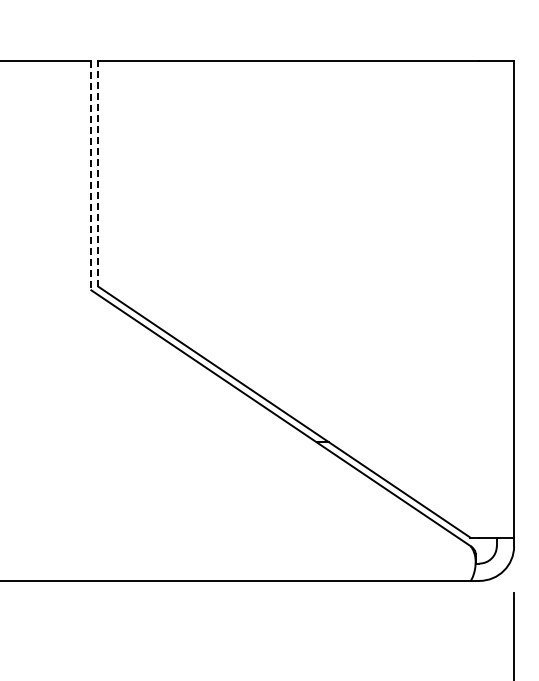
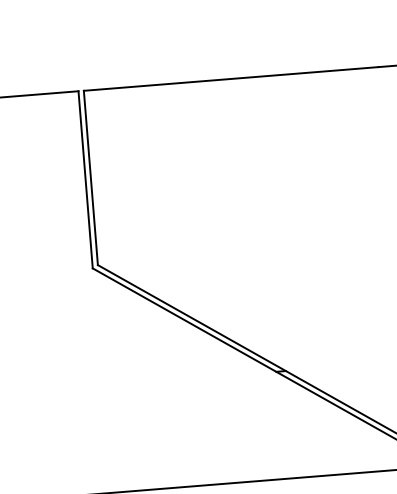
line: (98, 173) -> (91, 177), dashed -> solid
line: (91, 175) -> (85, 179), dashed -> solid

